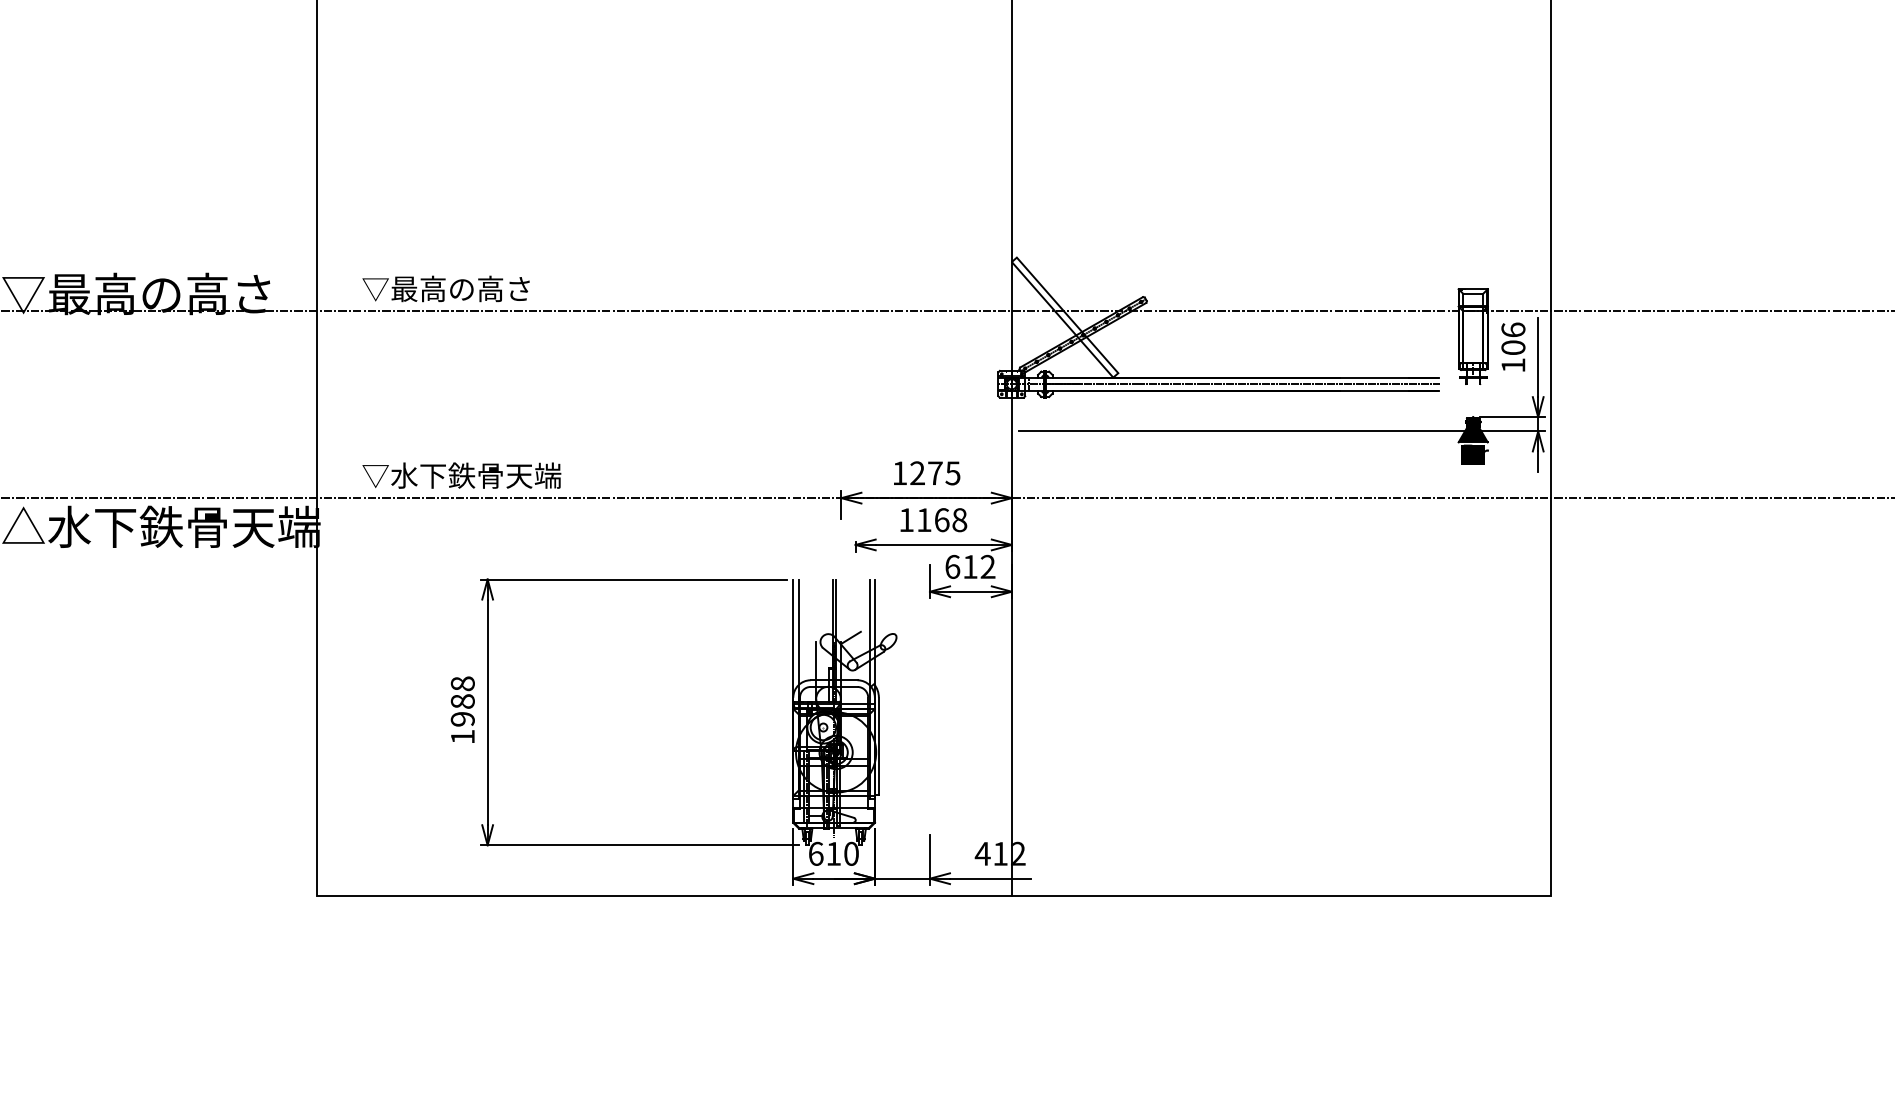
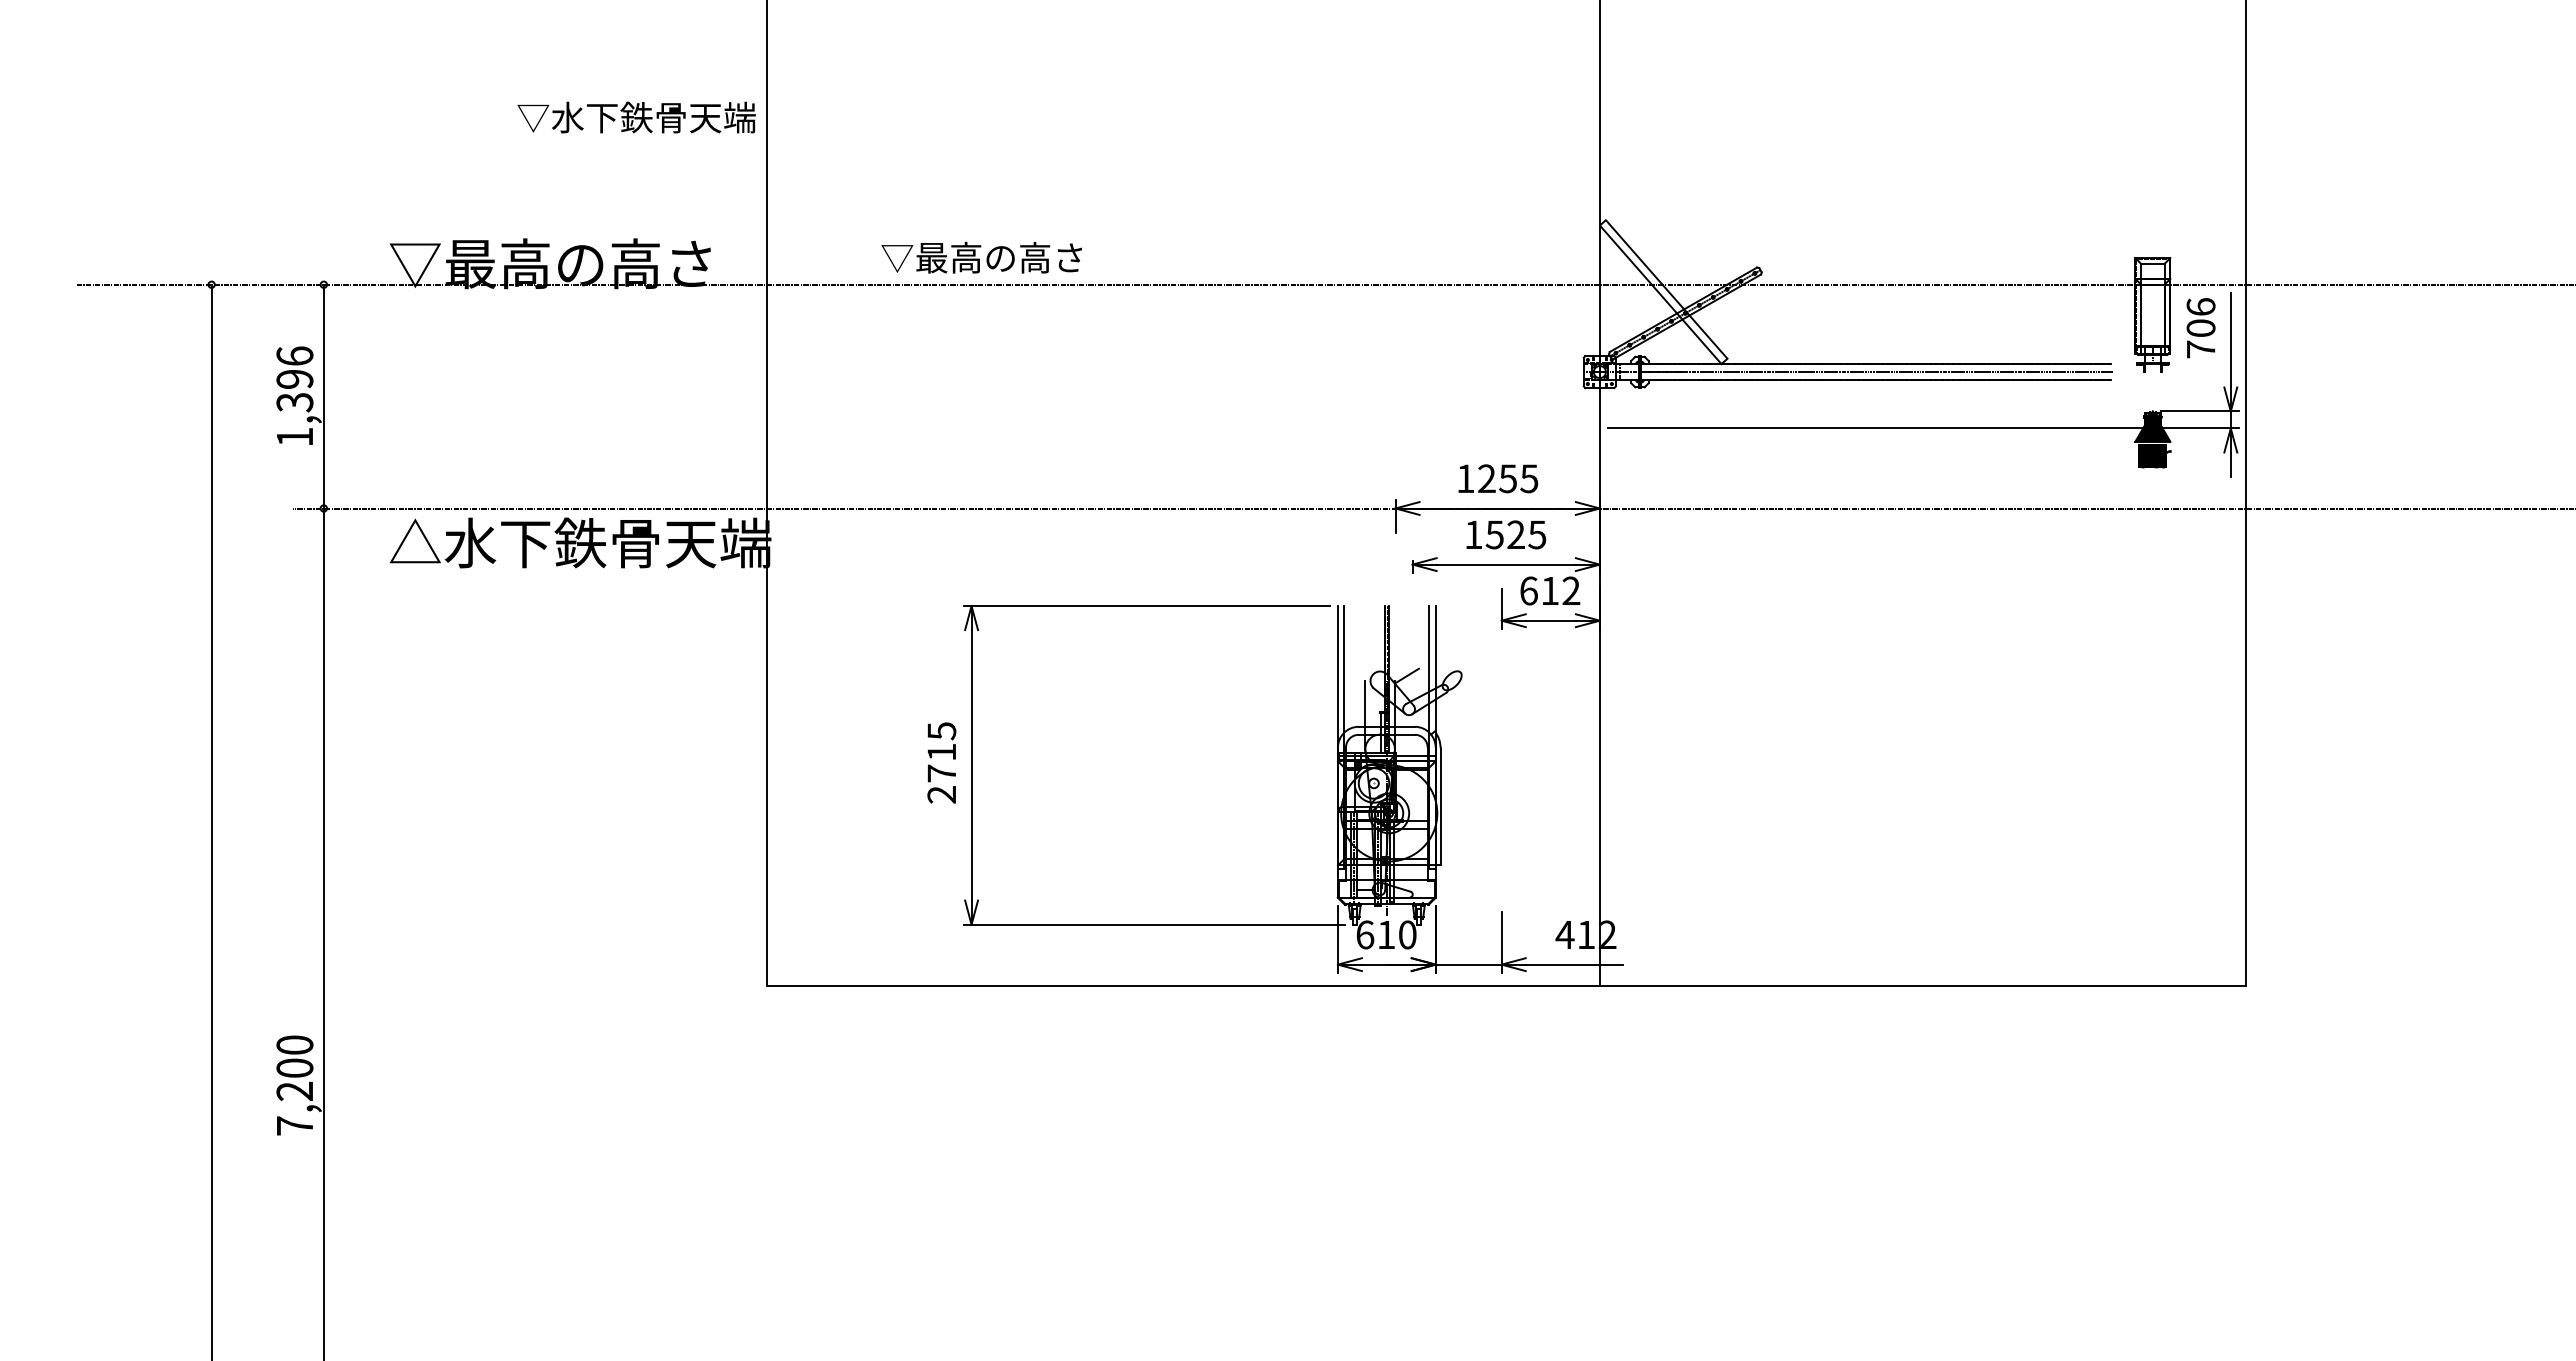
text: (445, 288) -> (981, 257), moved
text: (1513, 365) -> (2201, 349), 106 -> 706
text: (935, 473) -> (1508, 478), 1275 -> 1255
text: (461, 475) -> (636, 117), moved
text: (941, 519) -> (1515, 534), 1168 -> 1525
text: (462, 710) -> (941, 762), 1988 -> 2715

